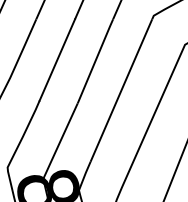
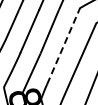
line: (121, 89) -> (63, 46), solid -> dashed

